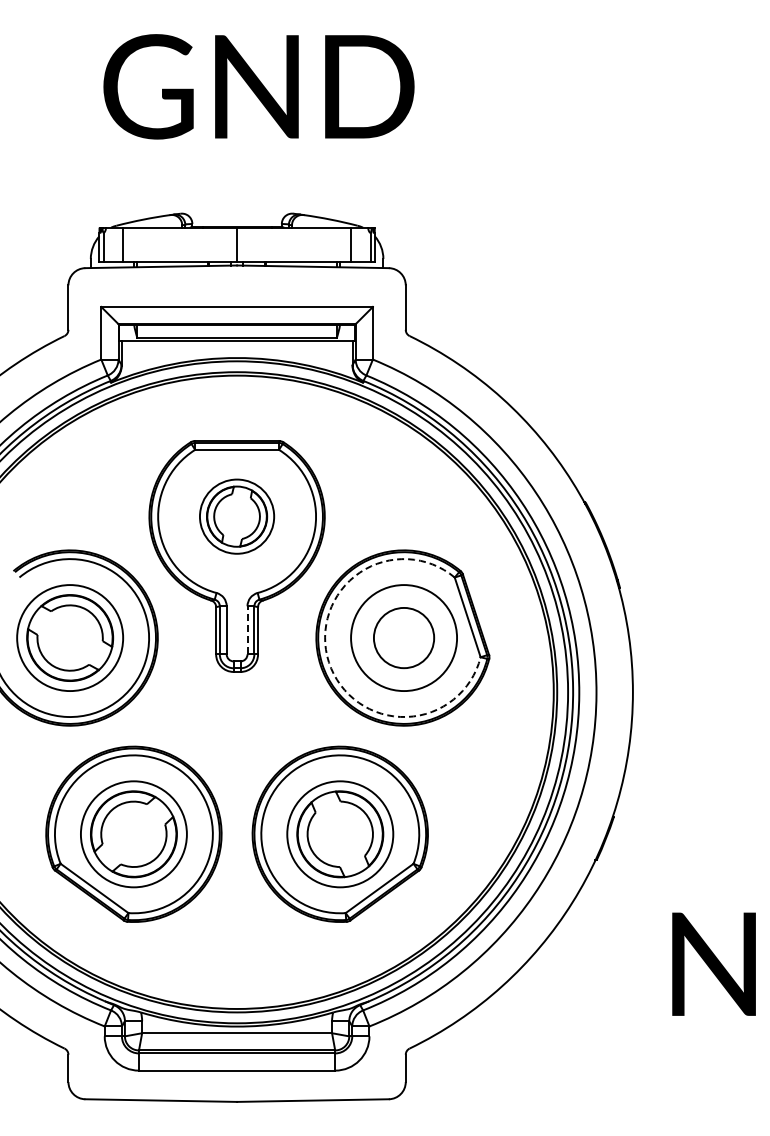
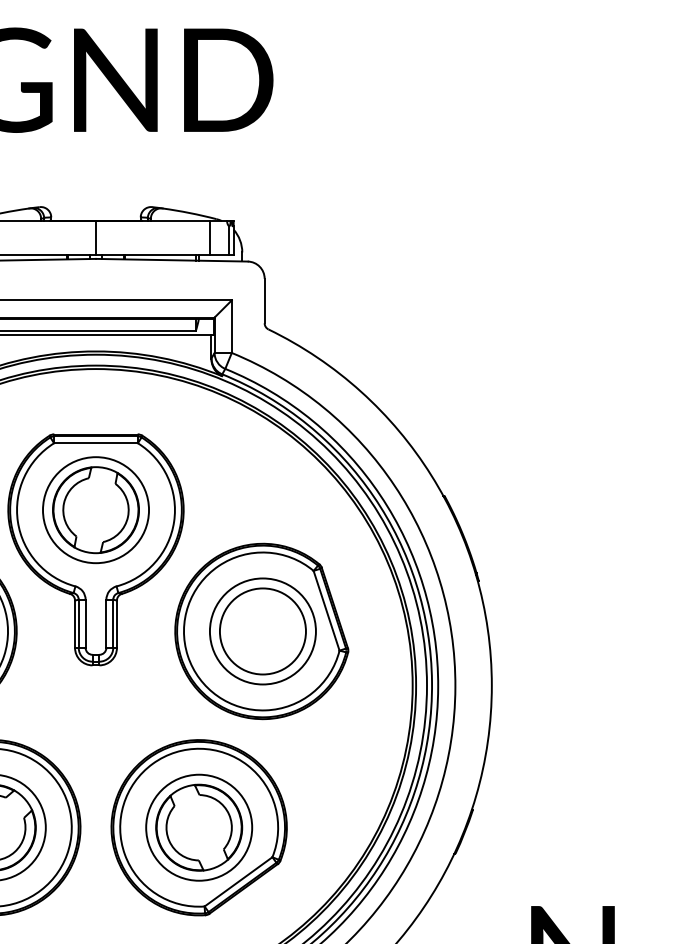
part: (236, 516) -> (95, 509), size x1.43
line: (247, 629) -> (106, 622), dashed -> solid
circle: (404, 638) -> (263, 631), size x1.43
arc: (328, 662) -> (187, 655), dashed -> solid

